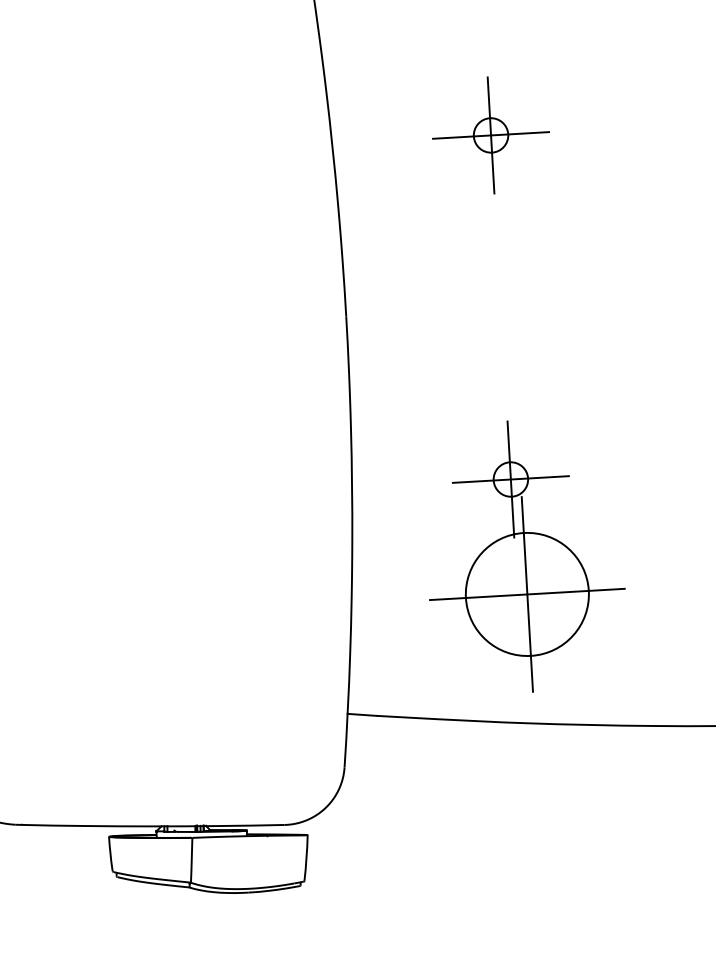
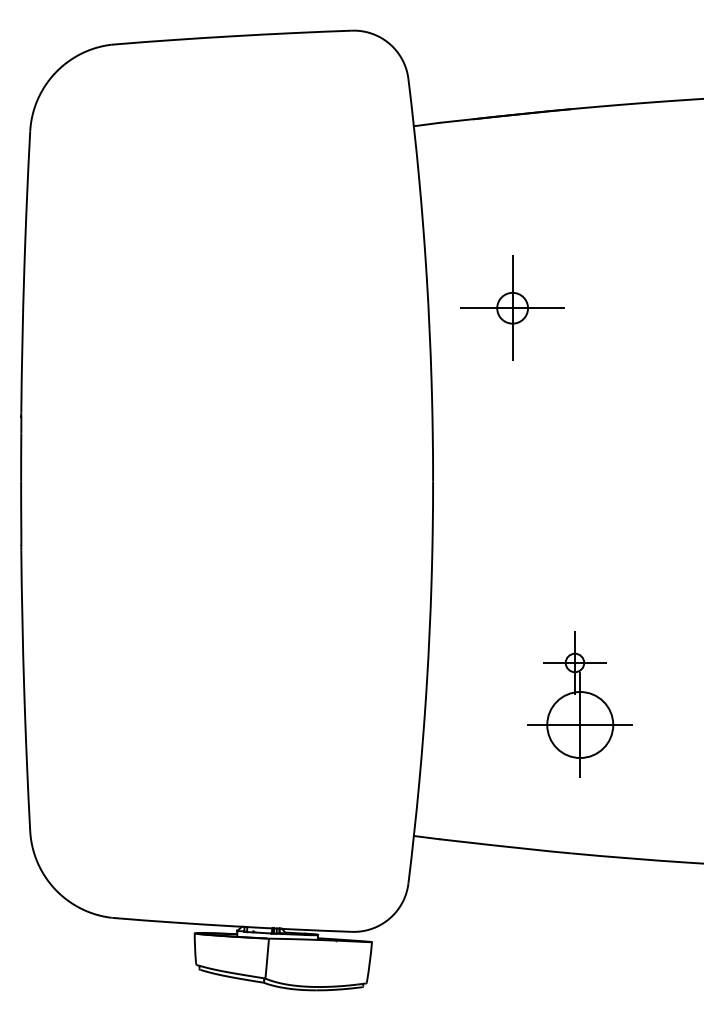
part: (490, 134) -> (512, 307), moved
part: (524, 556) -> (579, 704), size x0.6

